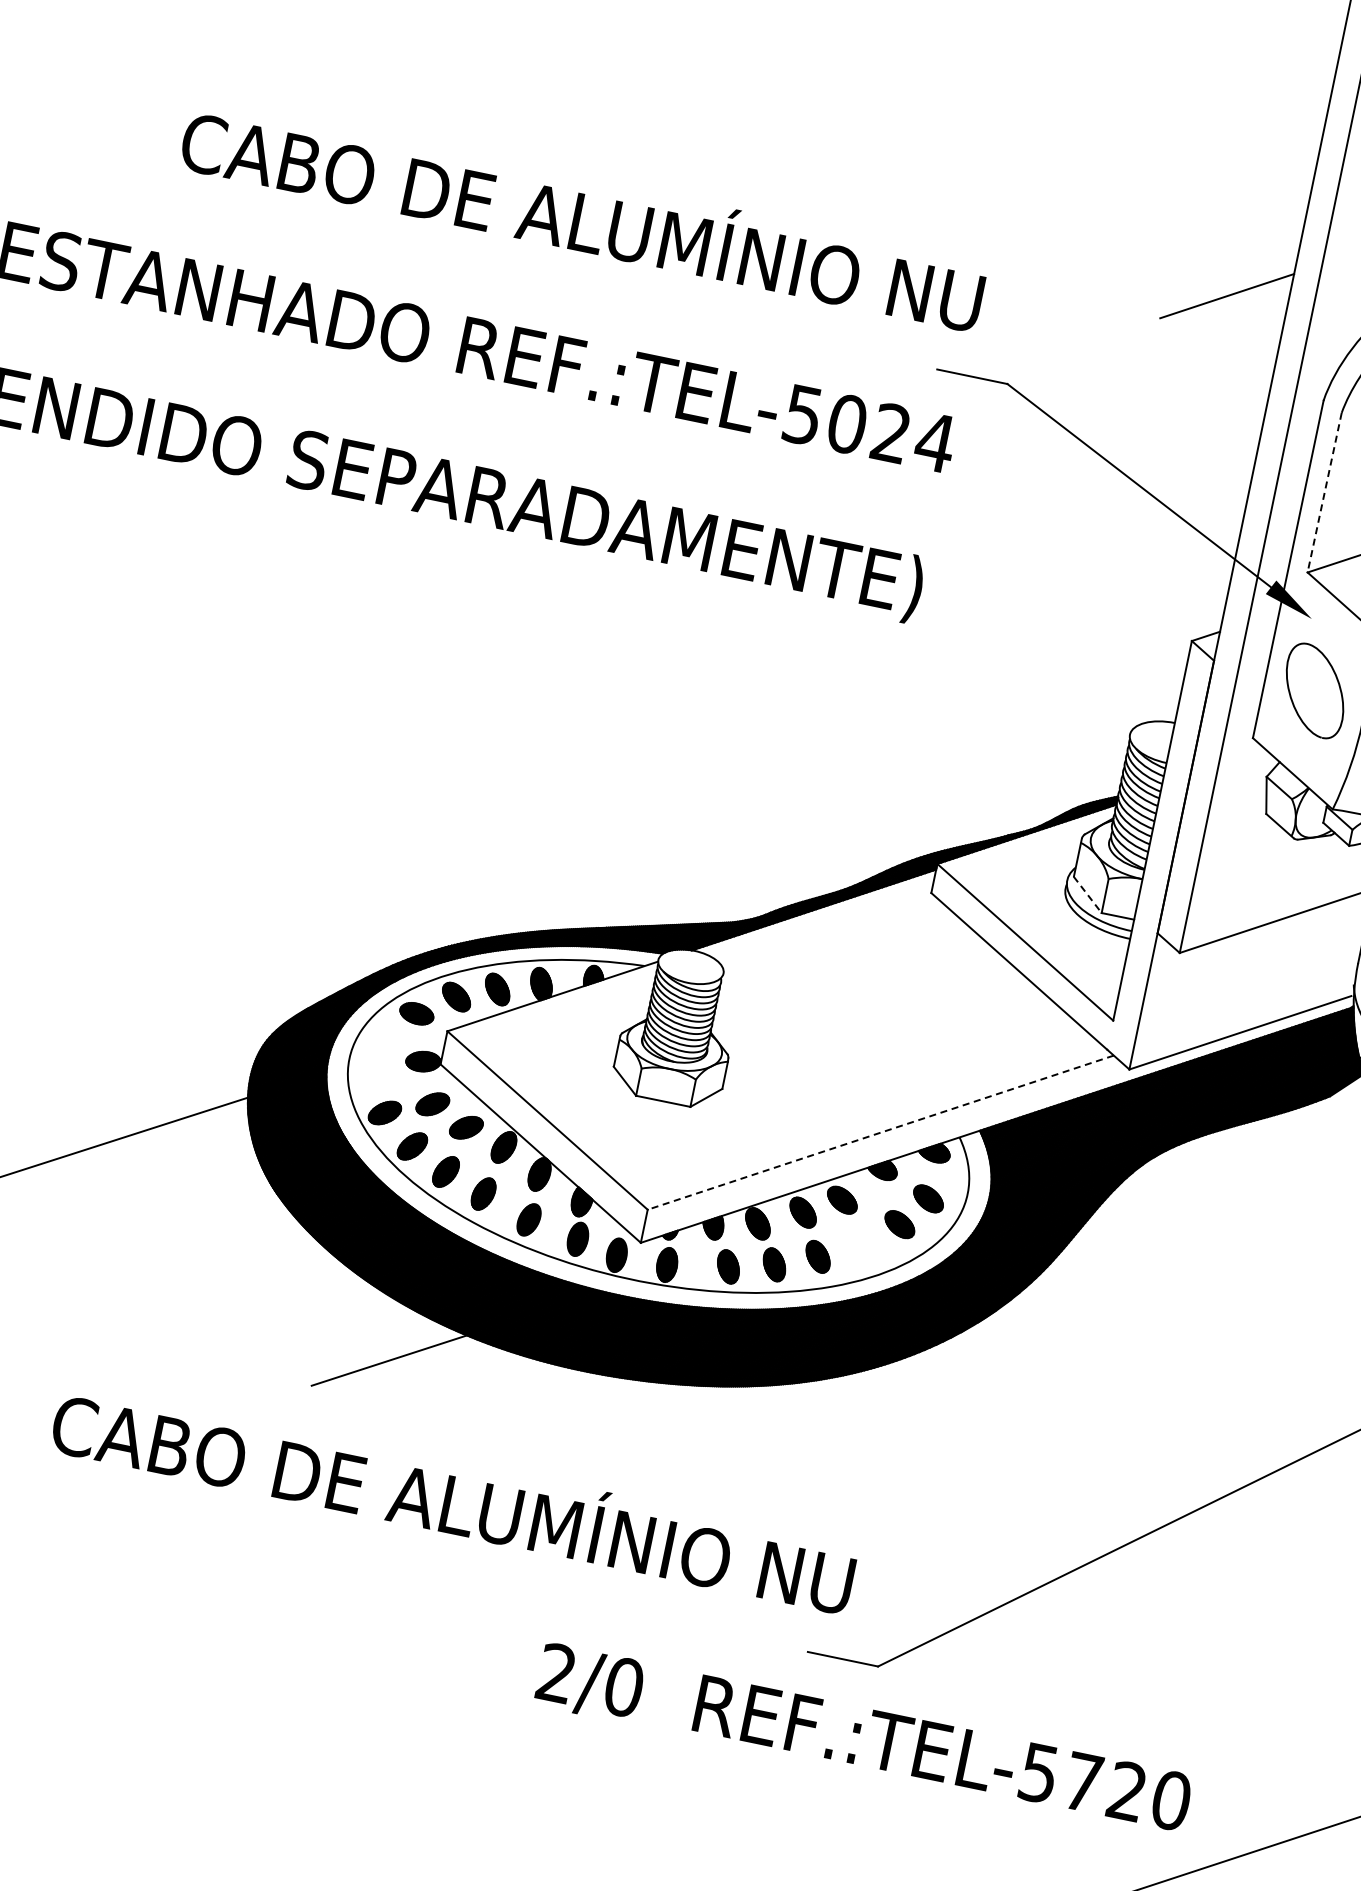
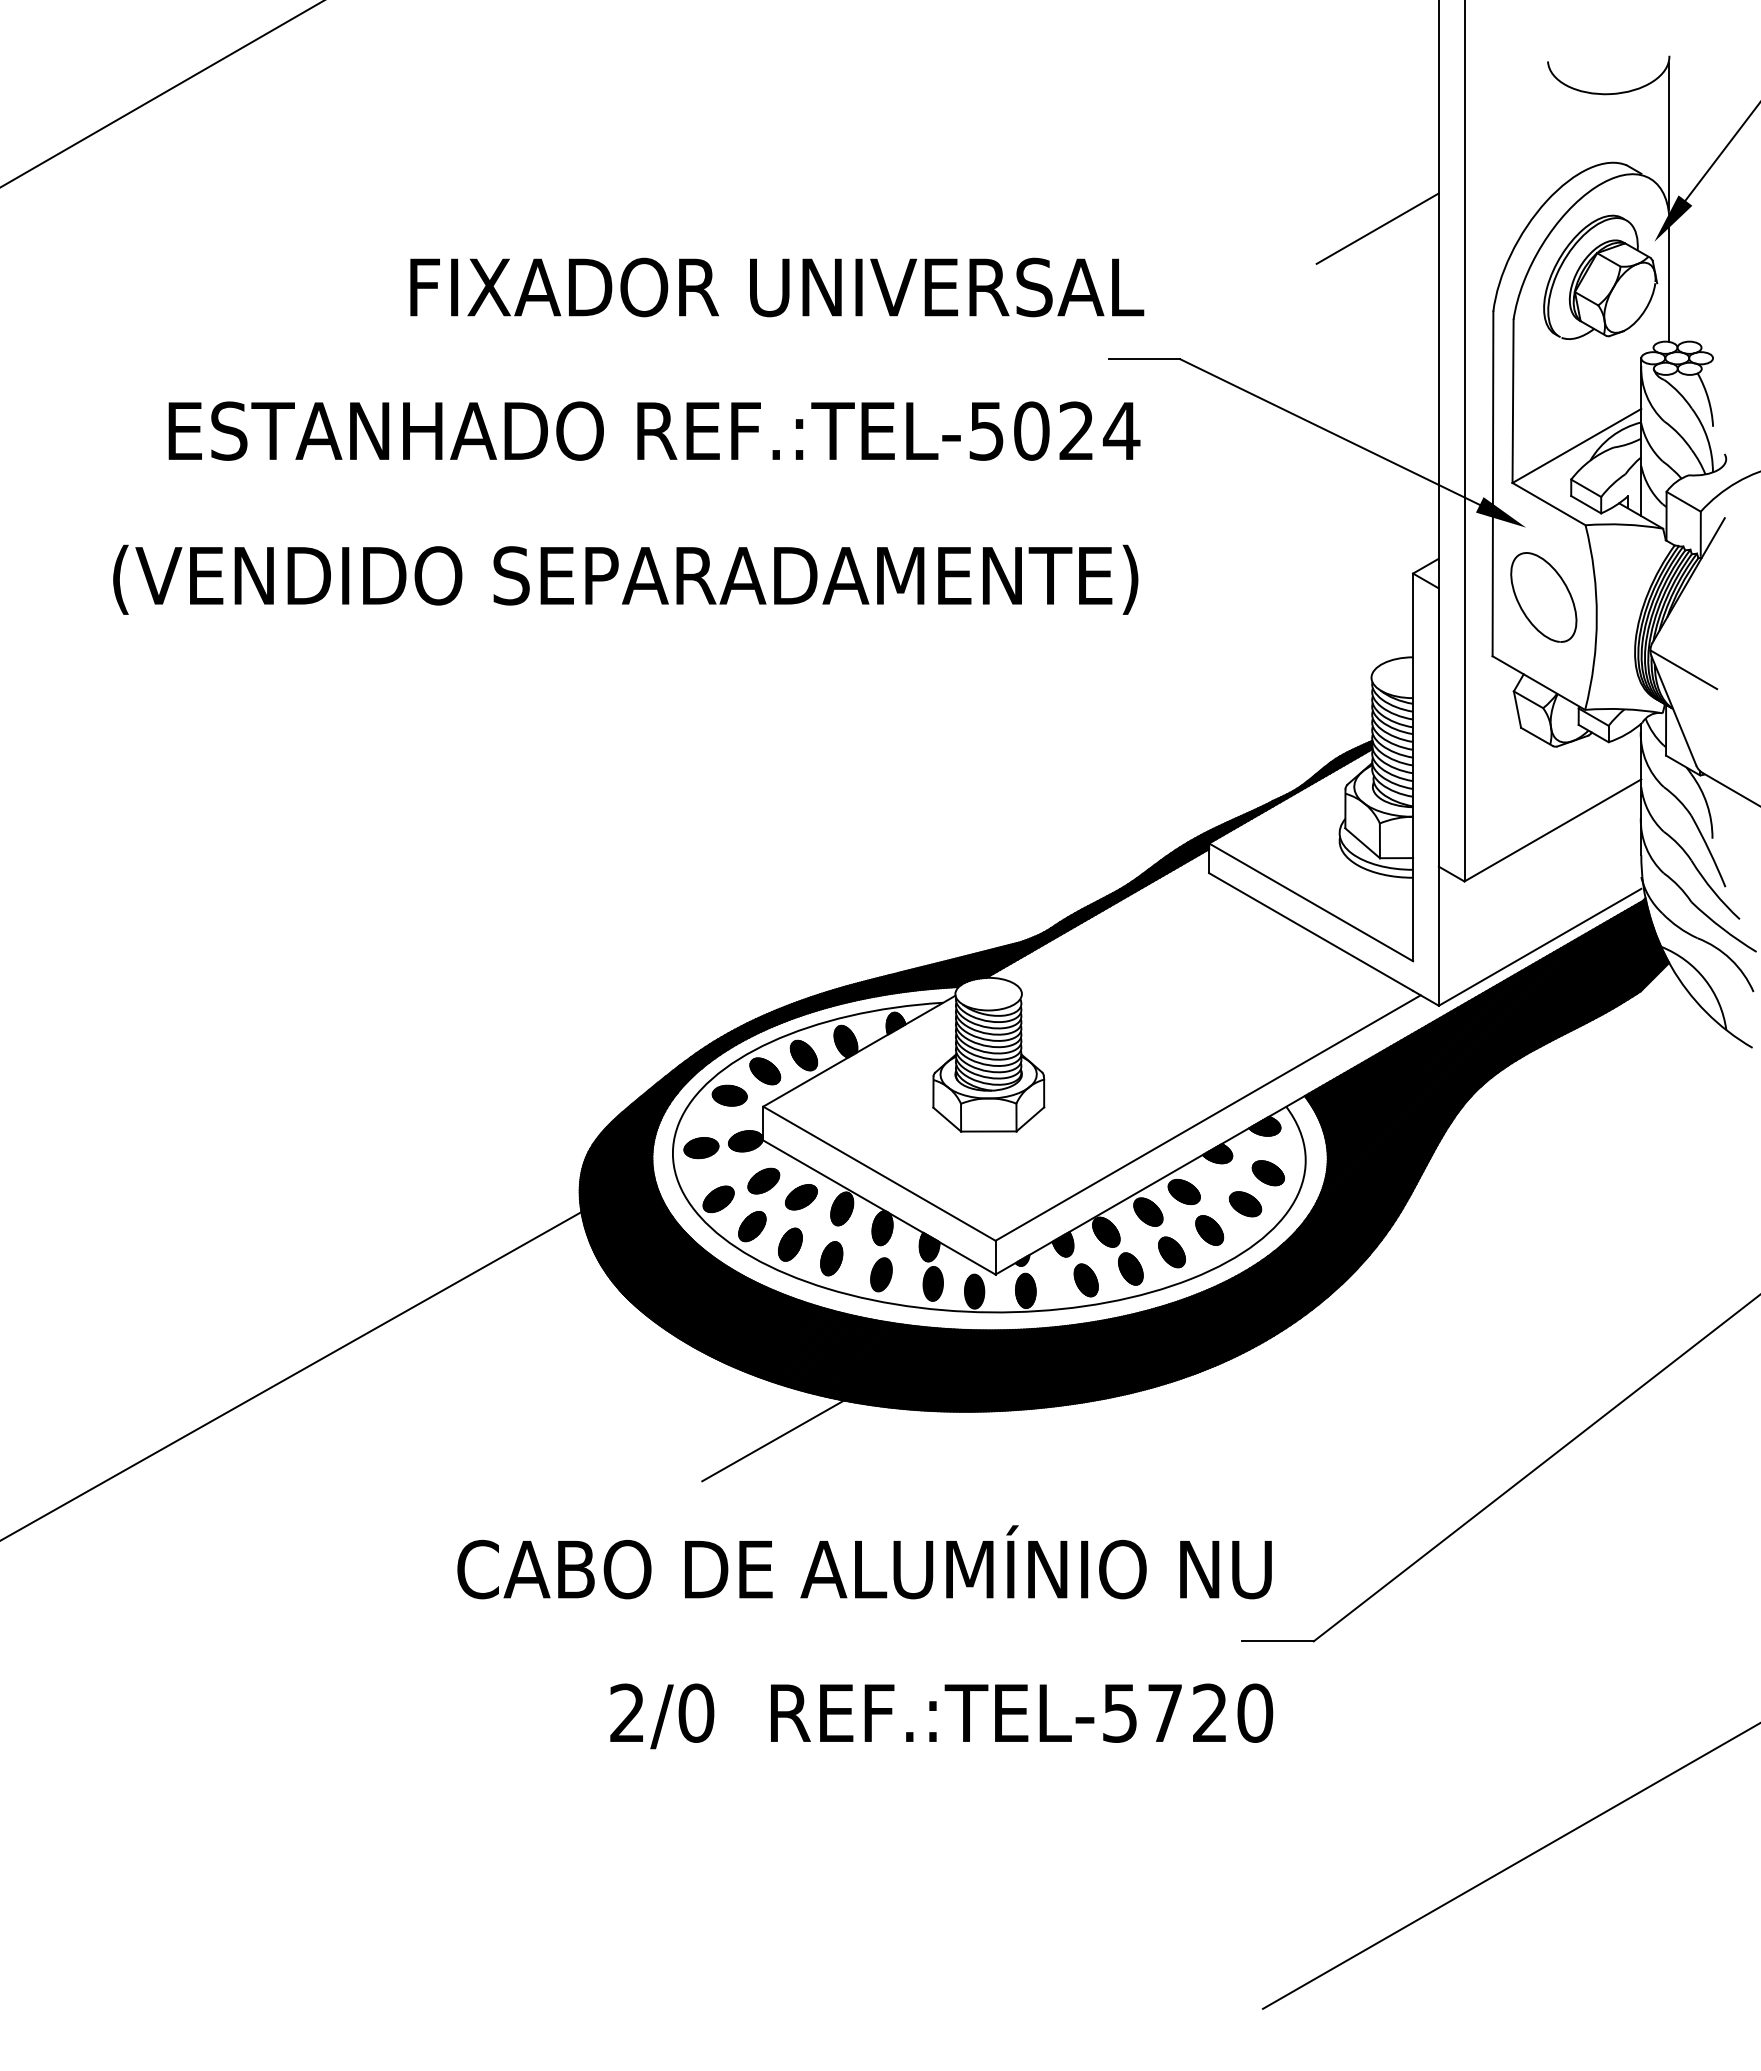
text: (585, 216) -> (733, 280), CABO DE ALUMÍNIO NU -> FIXADOR UNIVERSAL
line: (1325, 492) -> (1513, 401), dashed -> solid
line: (1087, 895) -> (1362, 843), dashed -> solid
part: (378, 1059) -> (701, 1148), added
line: (880, 1132) -> (1207, 1118), dashed -> solid
part: (859, 1243) -> (1209, 1230), added
text: (863, 1740) -> (941, 1716), moved

